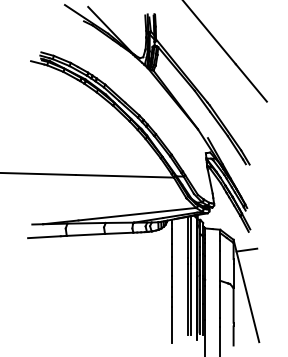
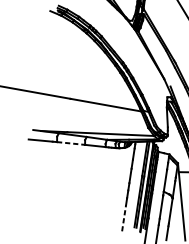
line: (86, 234) -> (71, 143), solid -> dashed
line: (172, 324) -> (124, 218), solid -> dashed

